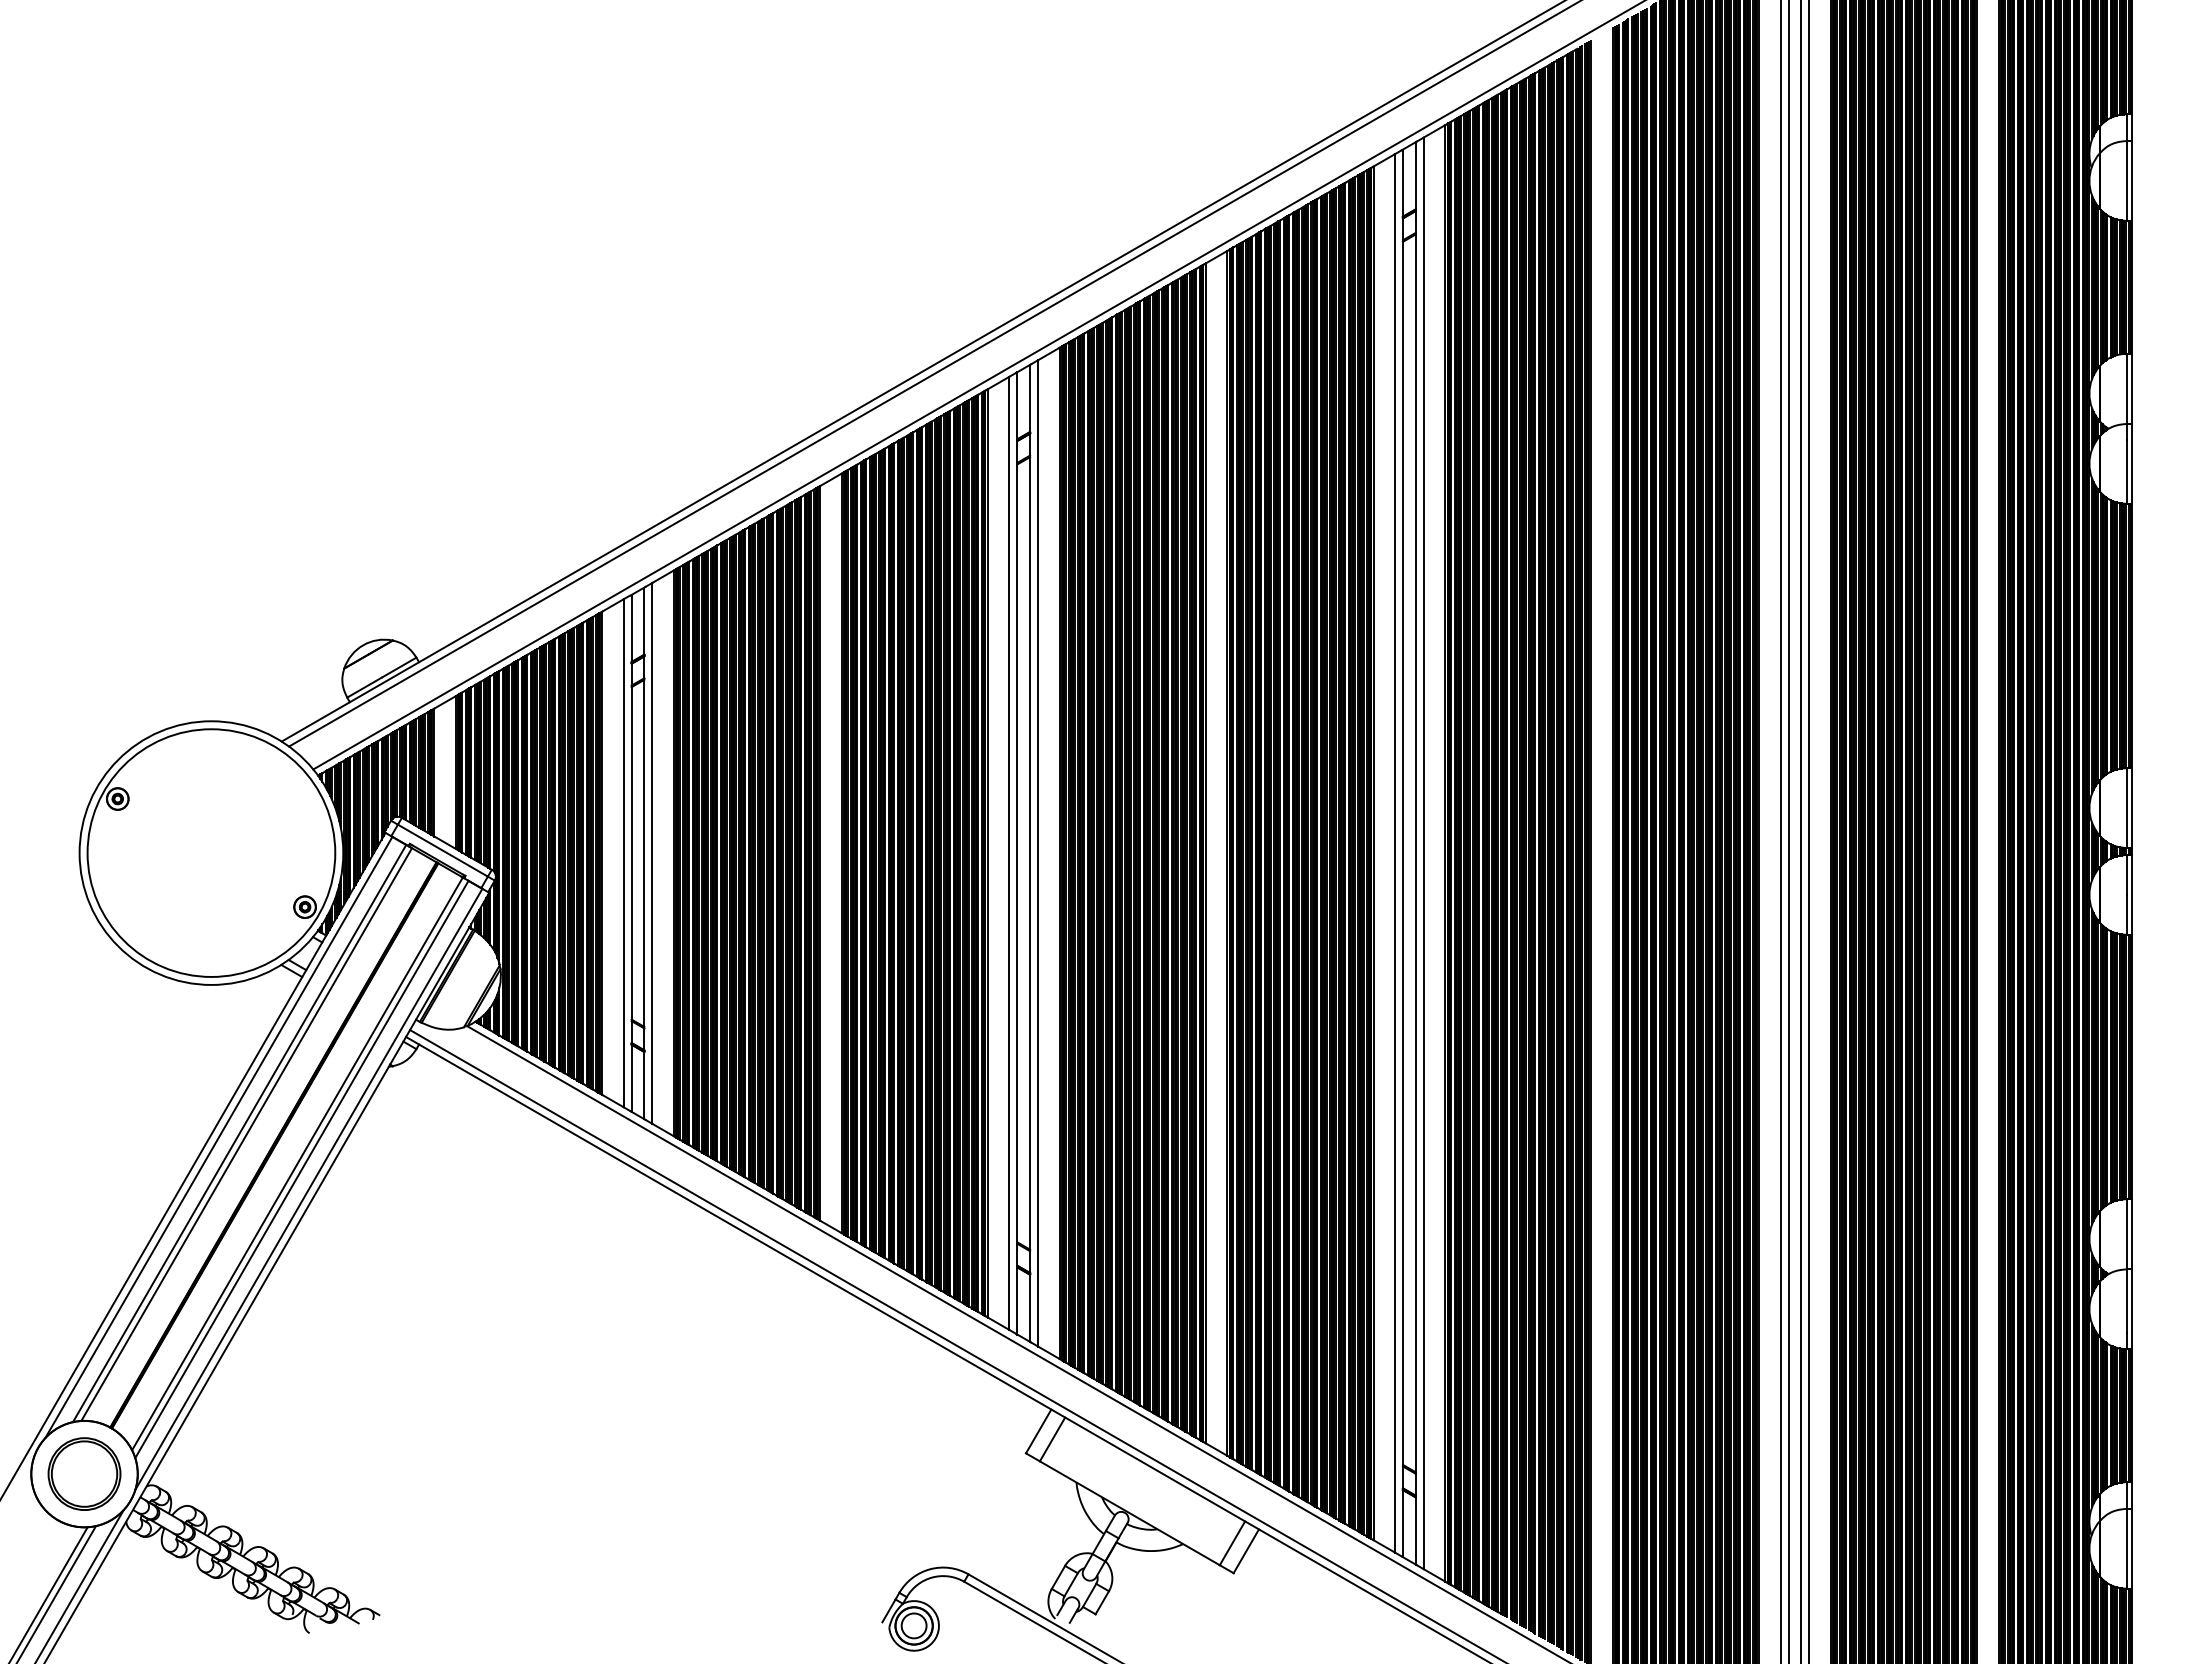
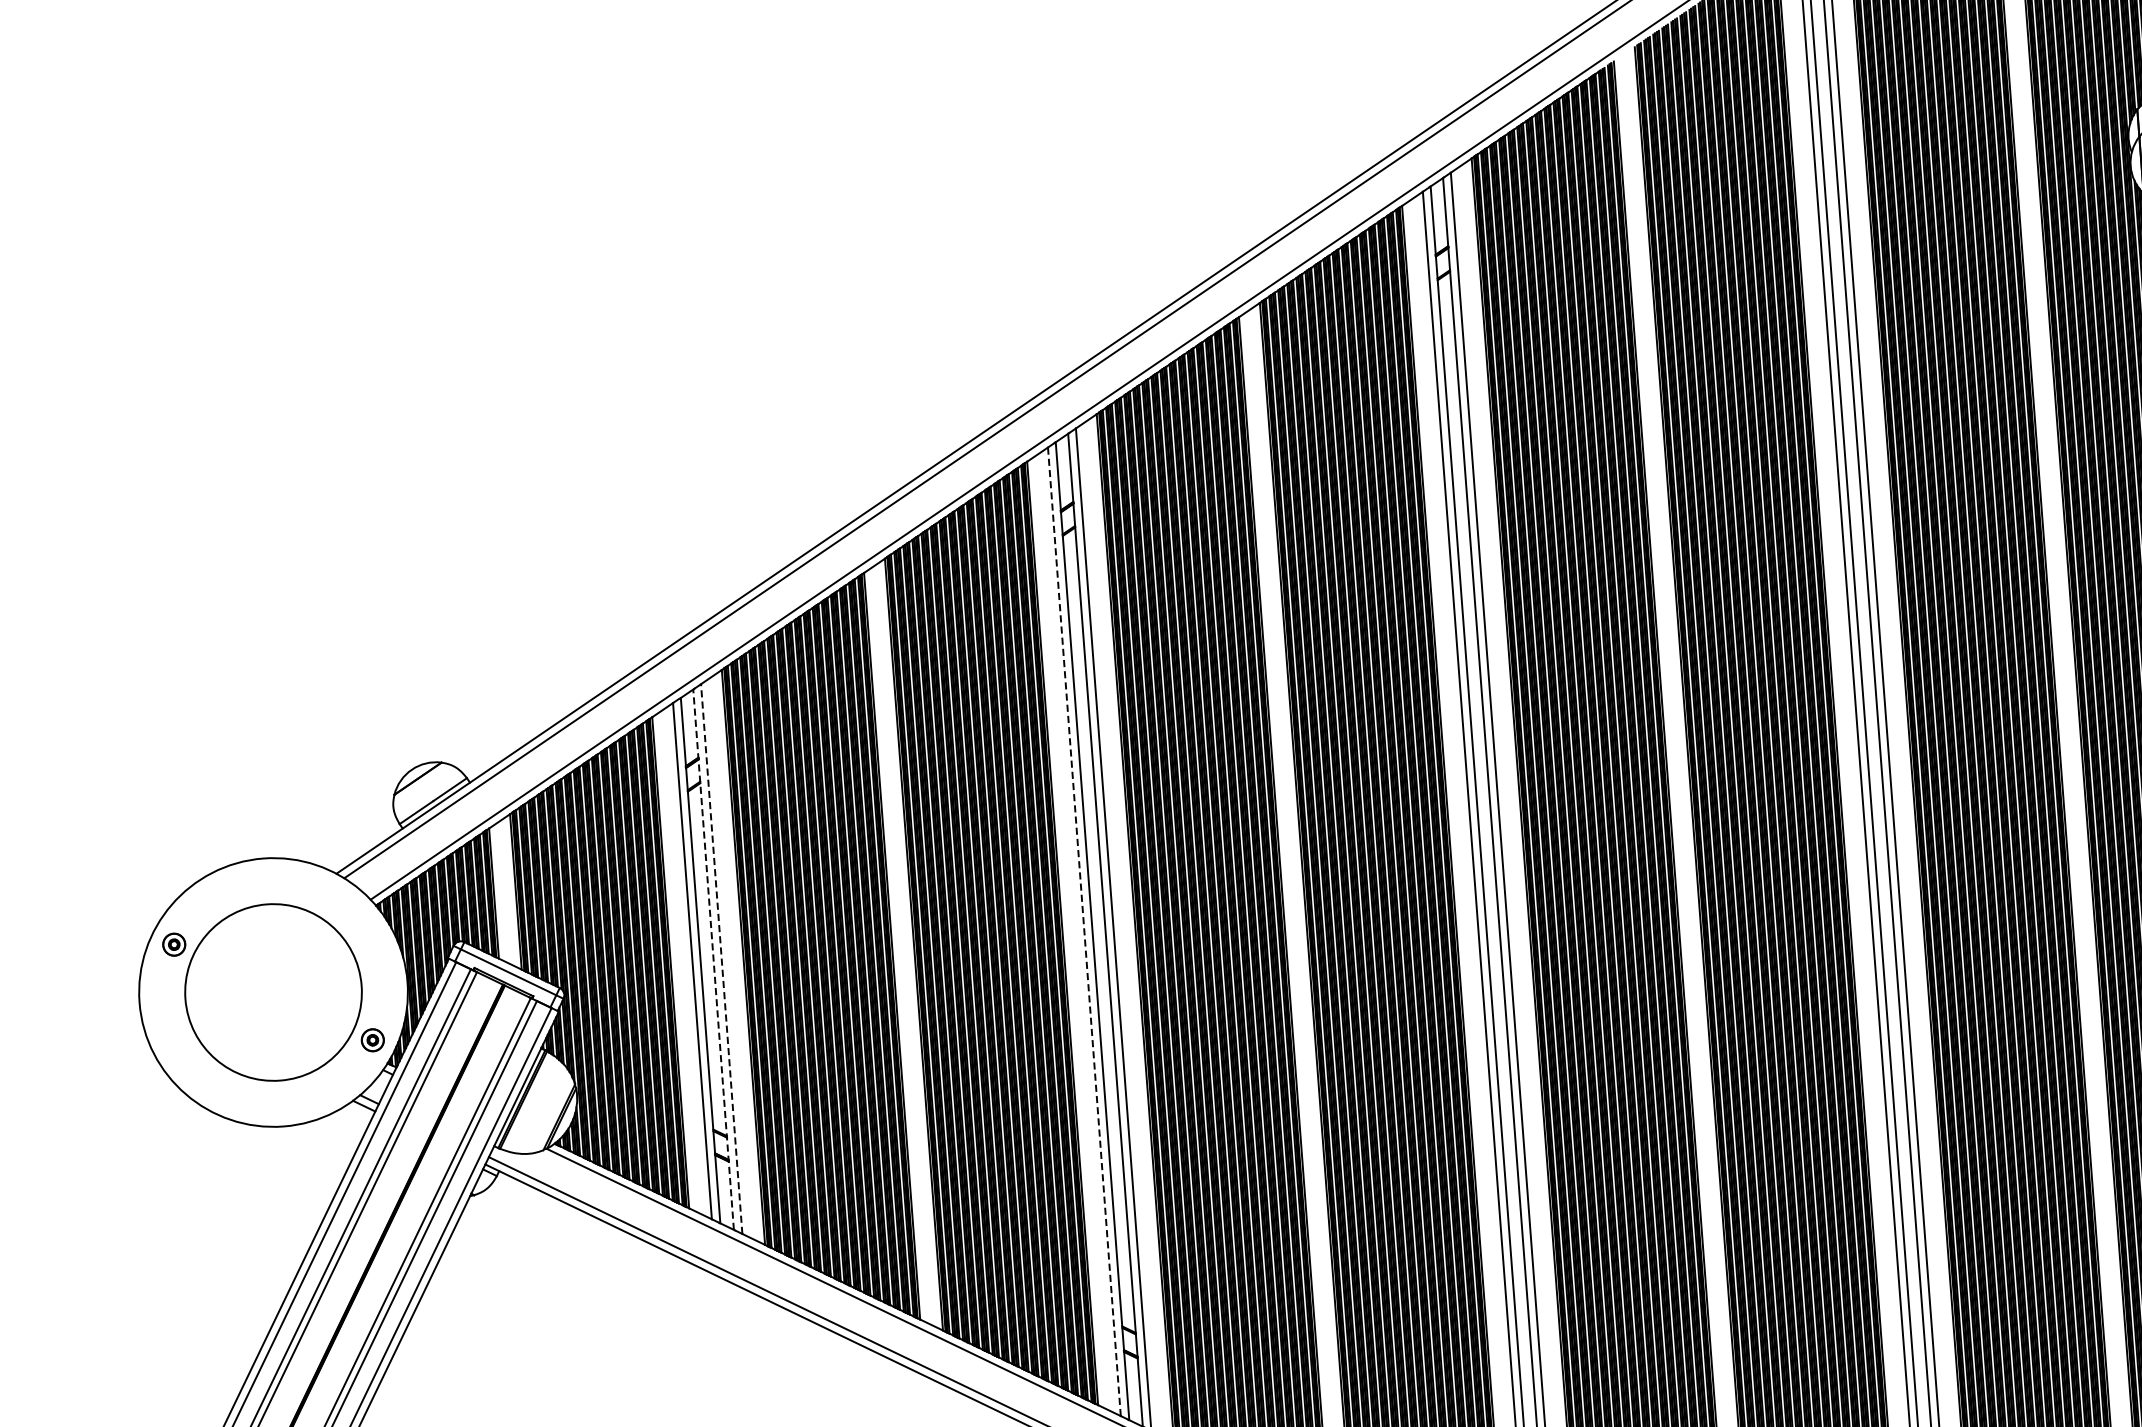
circle: (211, 852) -> (273, 991), size x0.7
line: (652, 852) -> (721, 958), solid -> dashed
line: (644, 853) -> (713, 959), solid -> dashed
line: (1009, 853) -> (1084, 931), solid -> dashed

